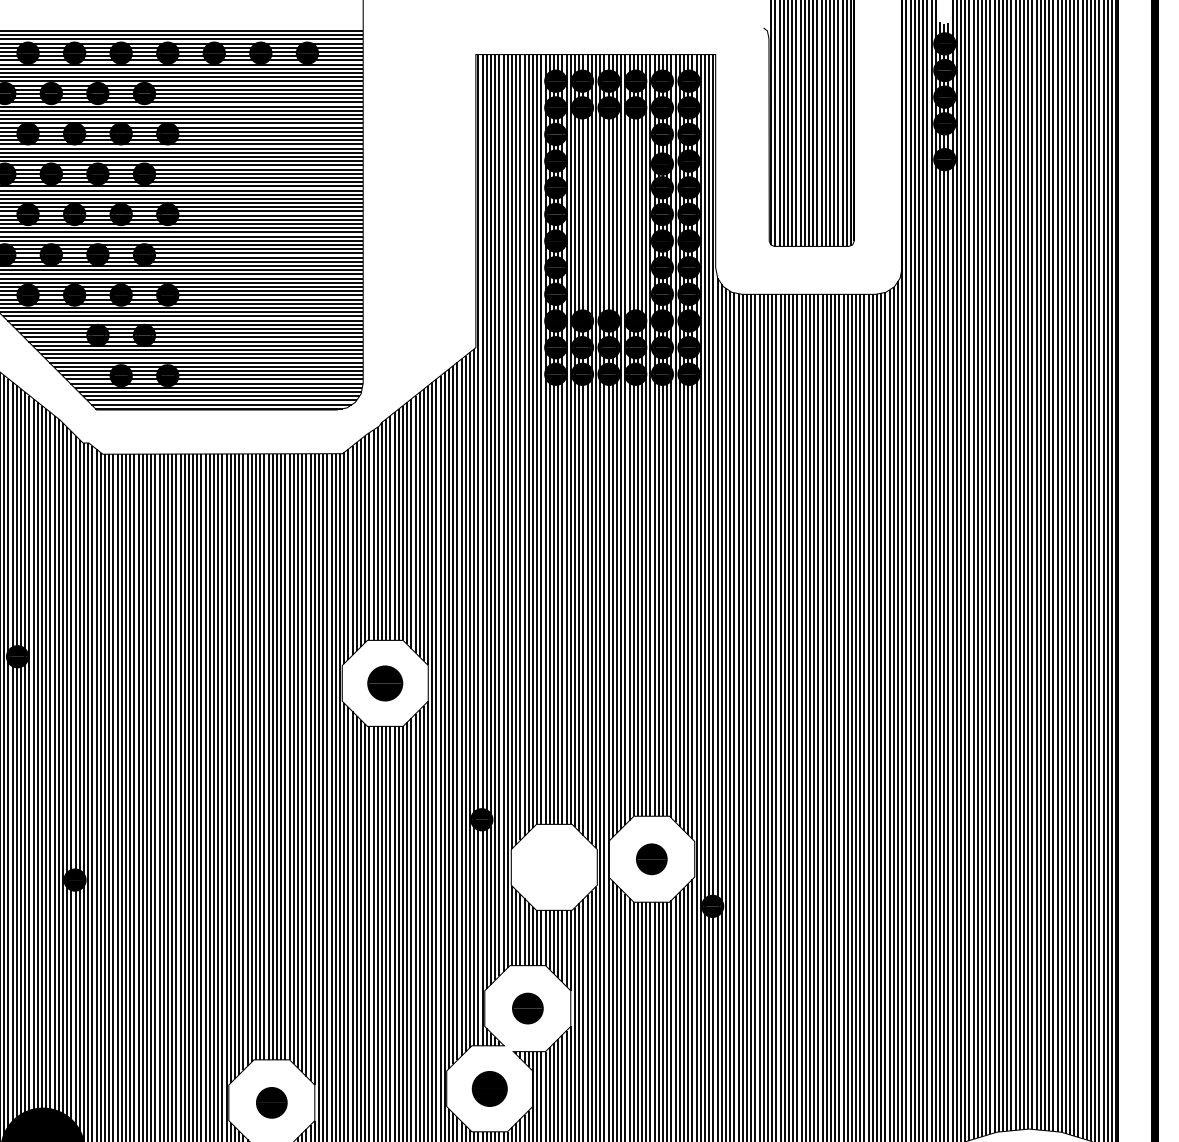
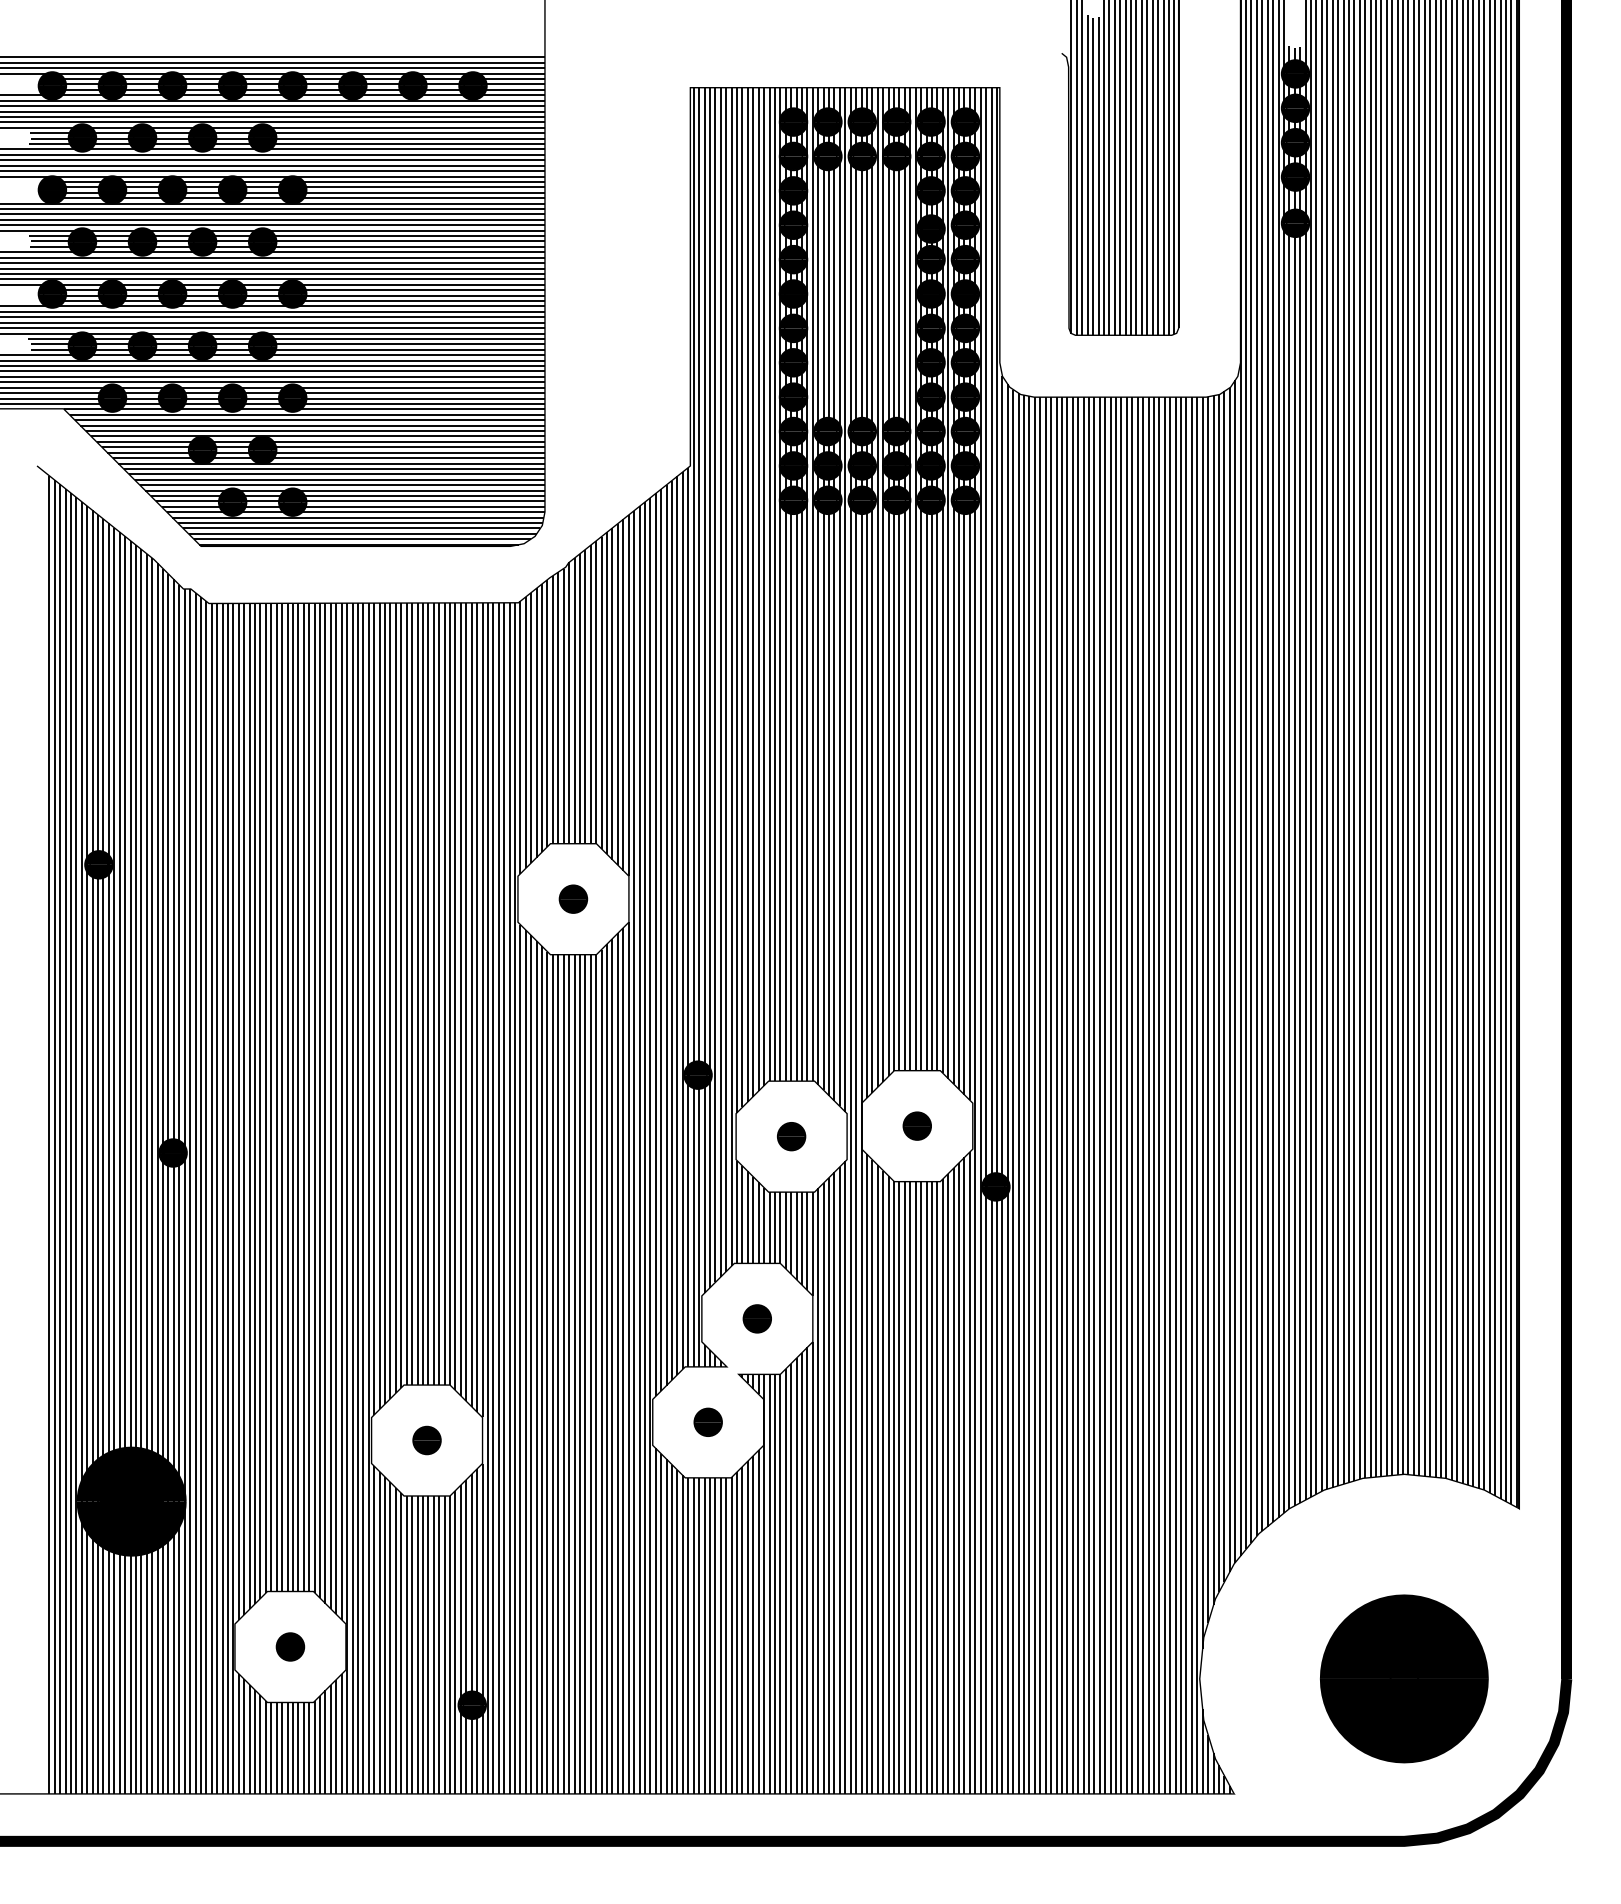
part: (385, 682) -> (573, 898), size x0.62
part: (651, 858) -> (916, 1125), size x0.71
part: (554, 867) -> (791, 1136), added
part: (527, 1008) -> (756, 1318), size x0.71
part: (489, 1088) -> (707, 1421), size x0.62
part: (271, 1102) -> (426, 1440), size x0.71

